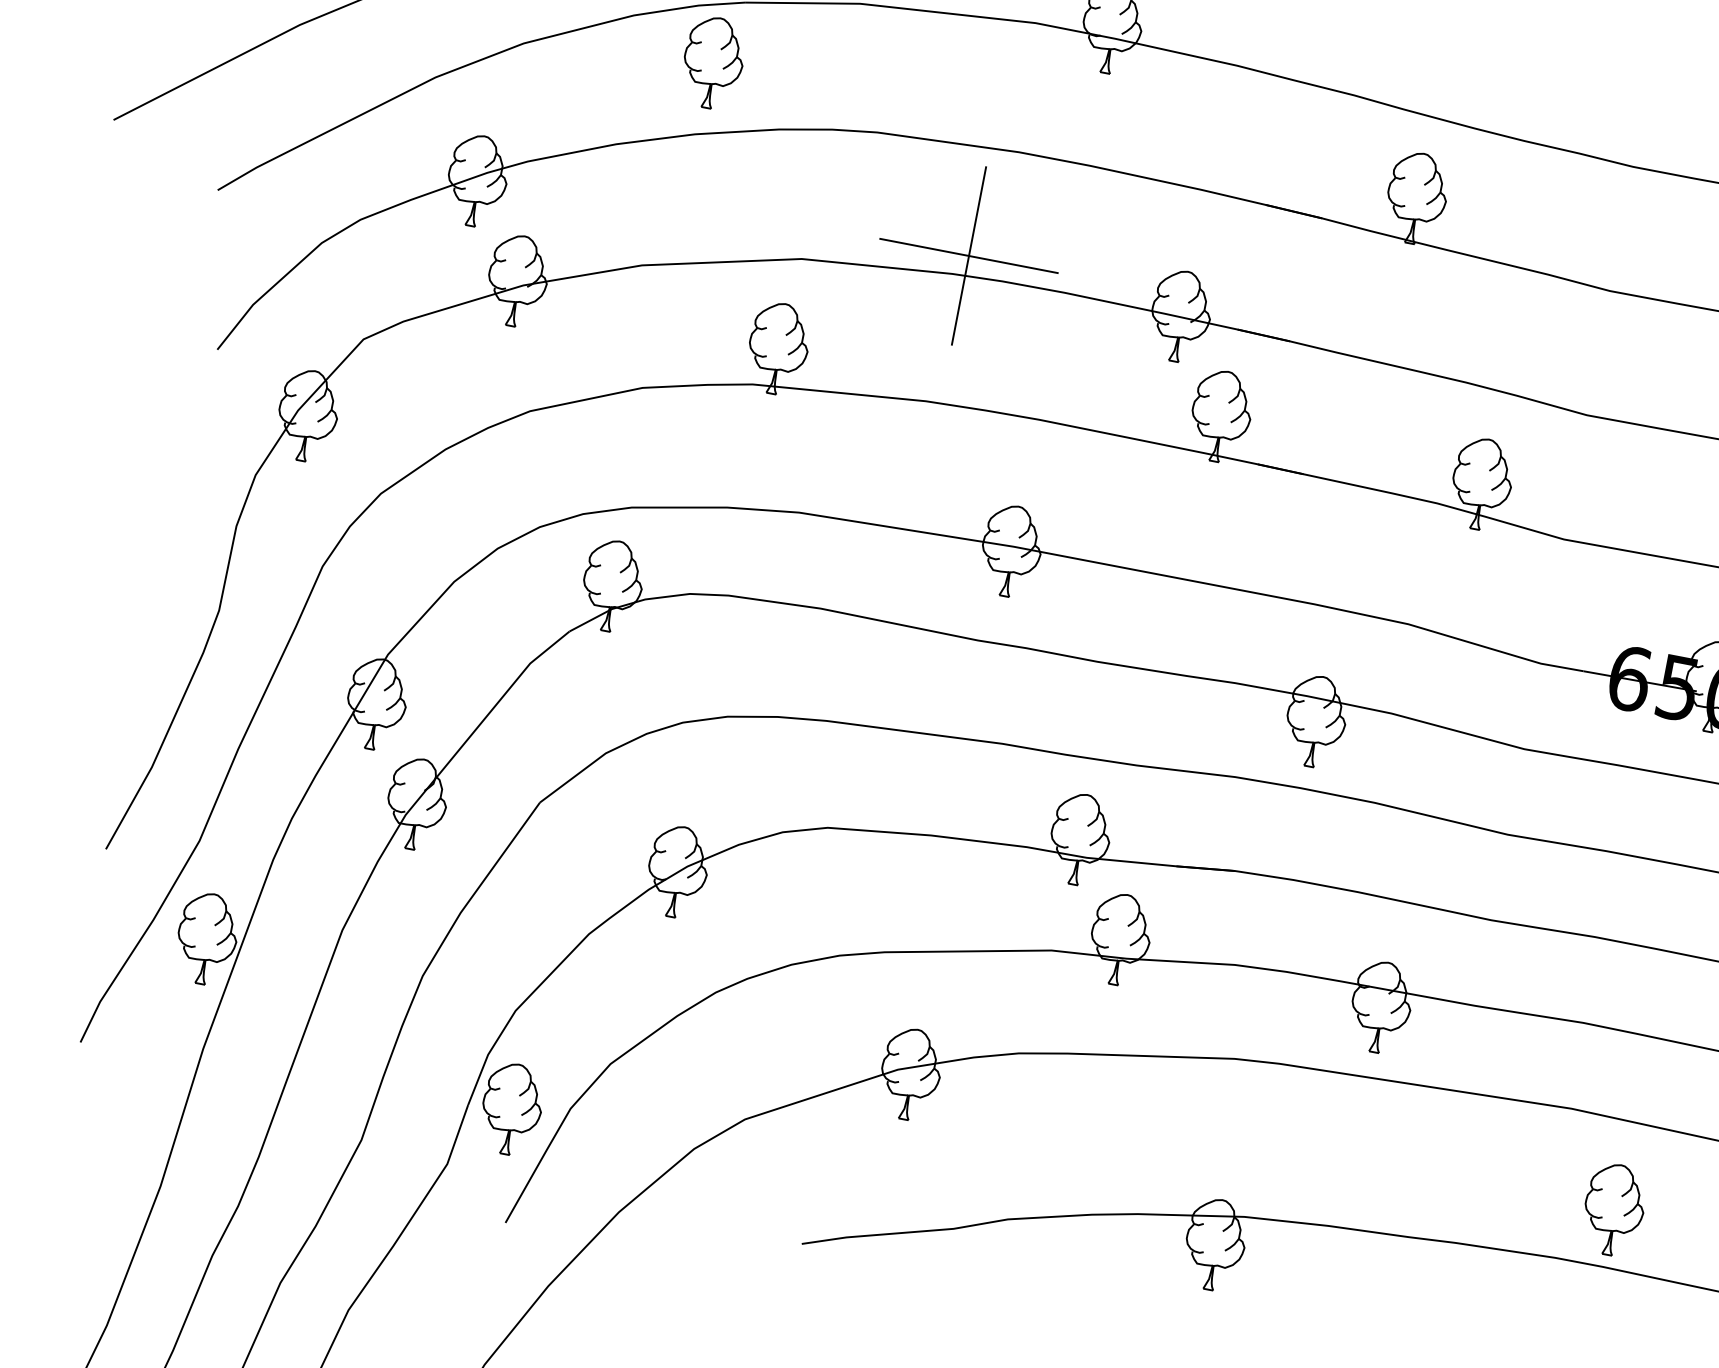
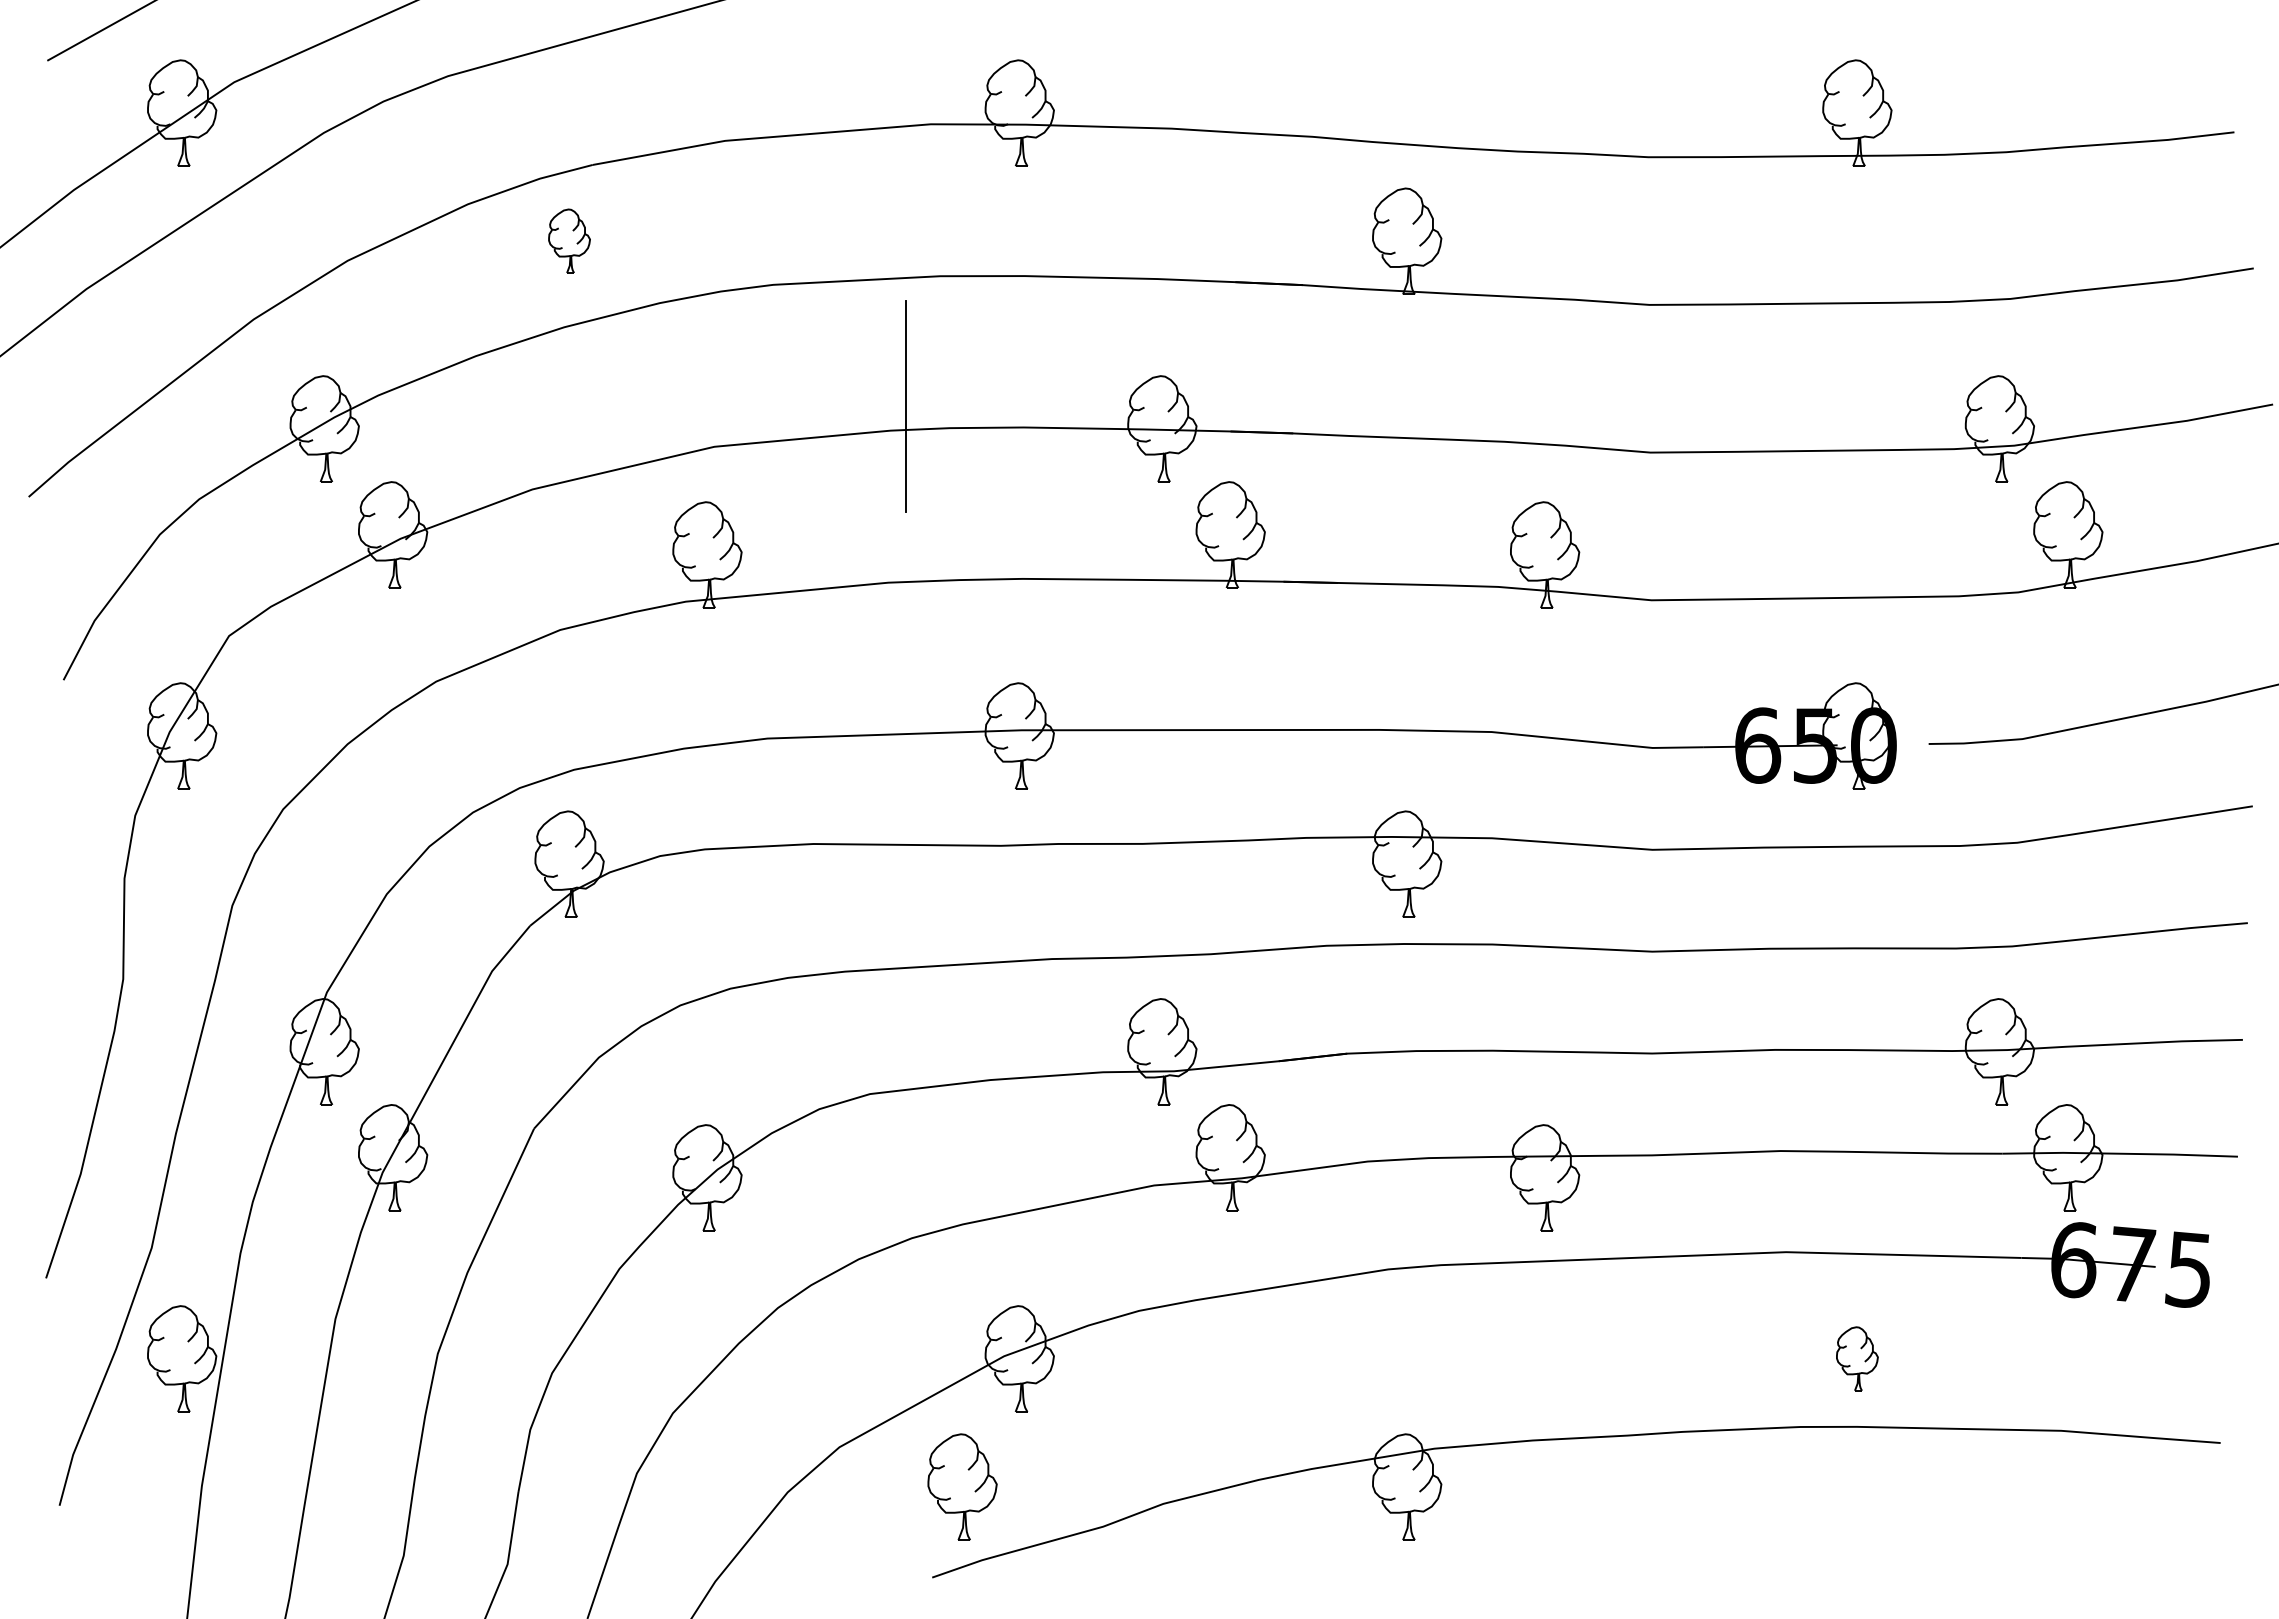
part: (713, 62) -> (569, 240), size x0.6
line: (968, 256) -> (905, 406), removed
part: (511, 1108) -> (962, 1486), moved
part: (1614, 1209) -> (1857, 1358), size x0.6

